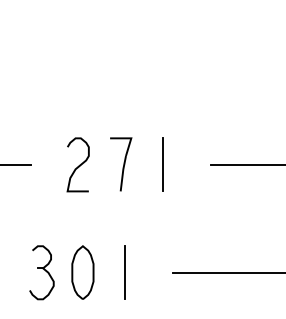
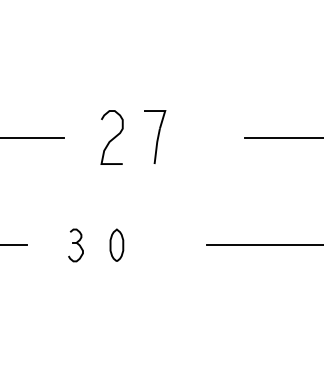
line: (163, 164) -> (197, 137), removed
line: (125, 271) -> (159, 244), removed
part: (41, 272) -> (75, 245), size x0.6
part: (82, 272) -> (116, 245), size x0.6

